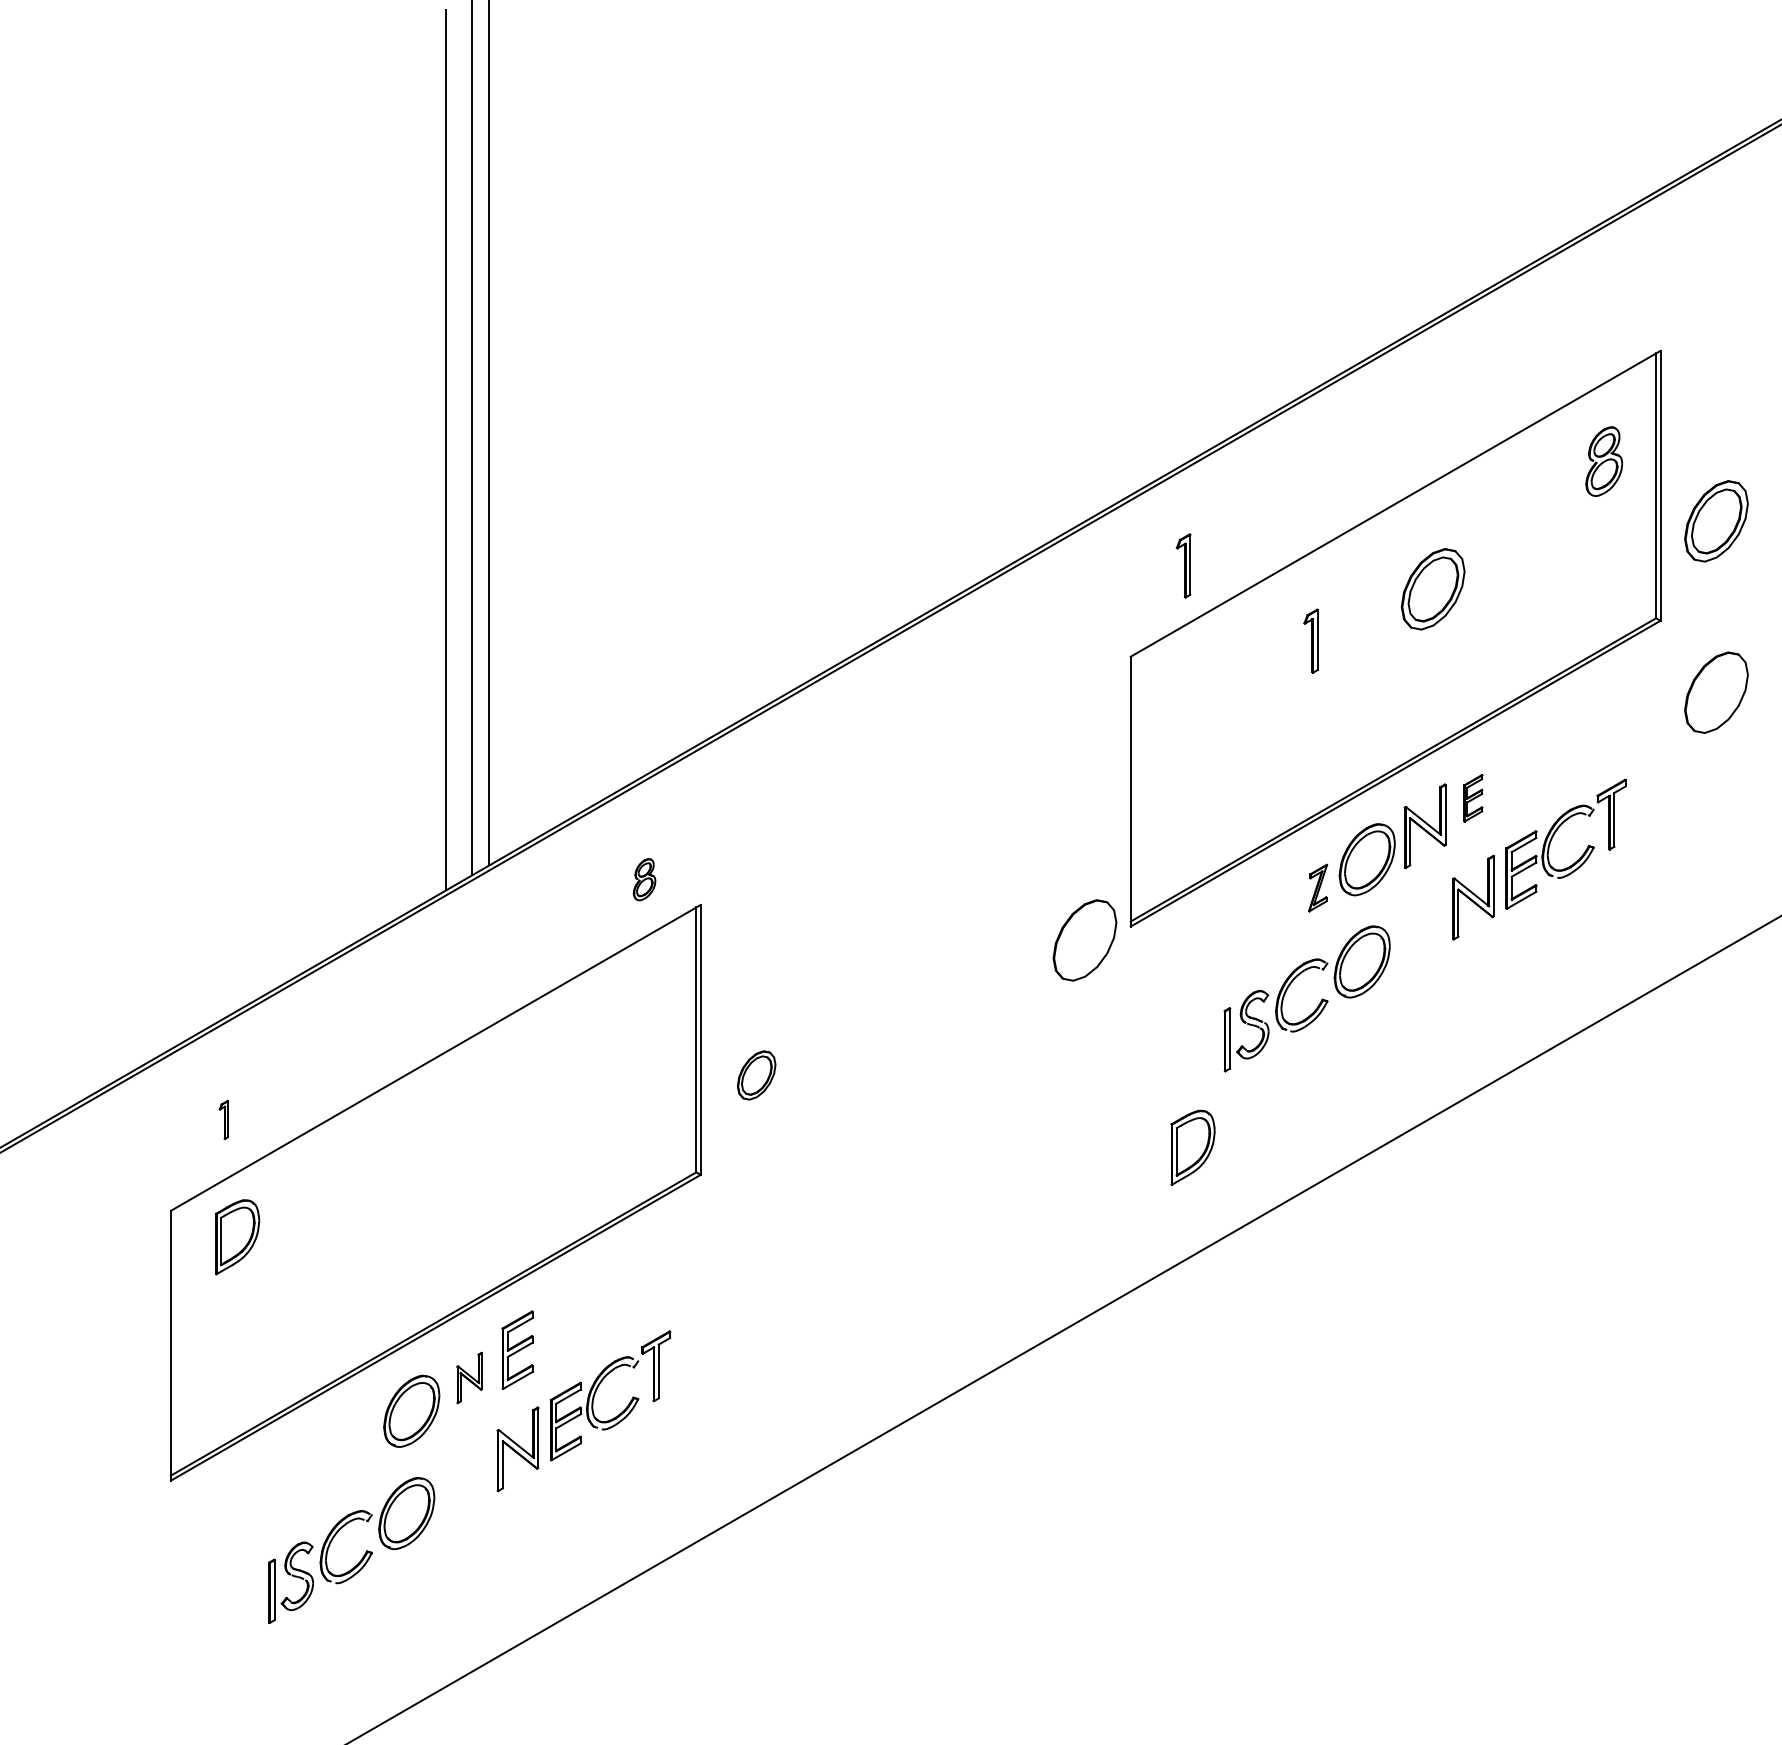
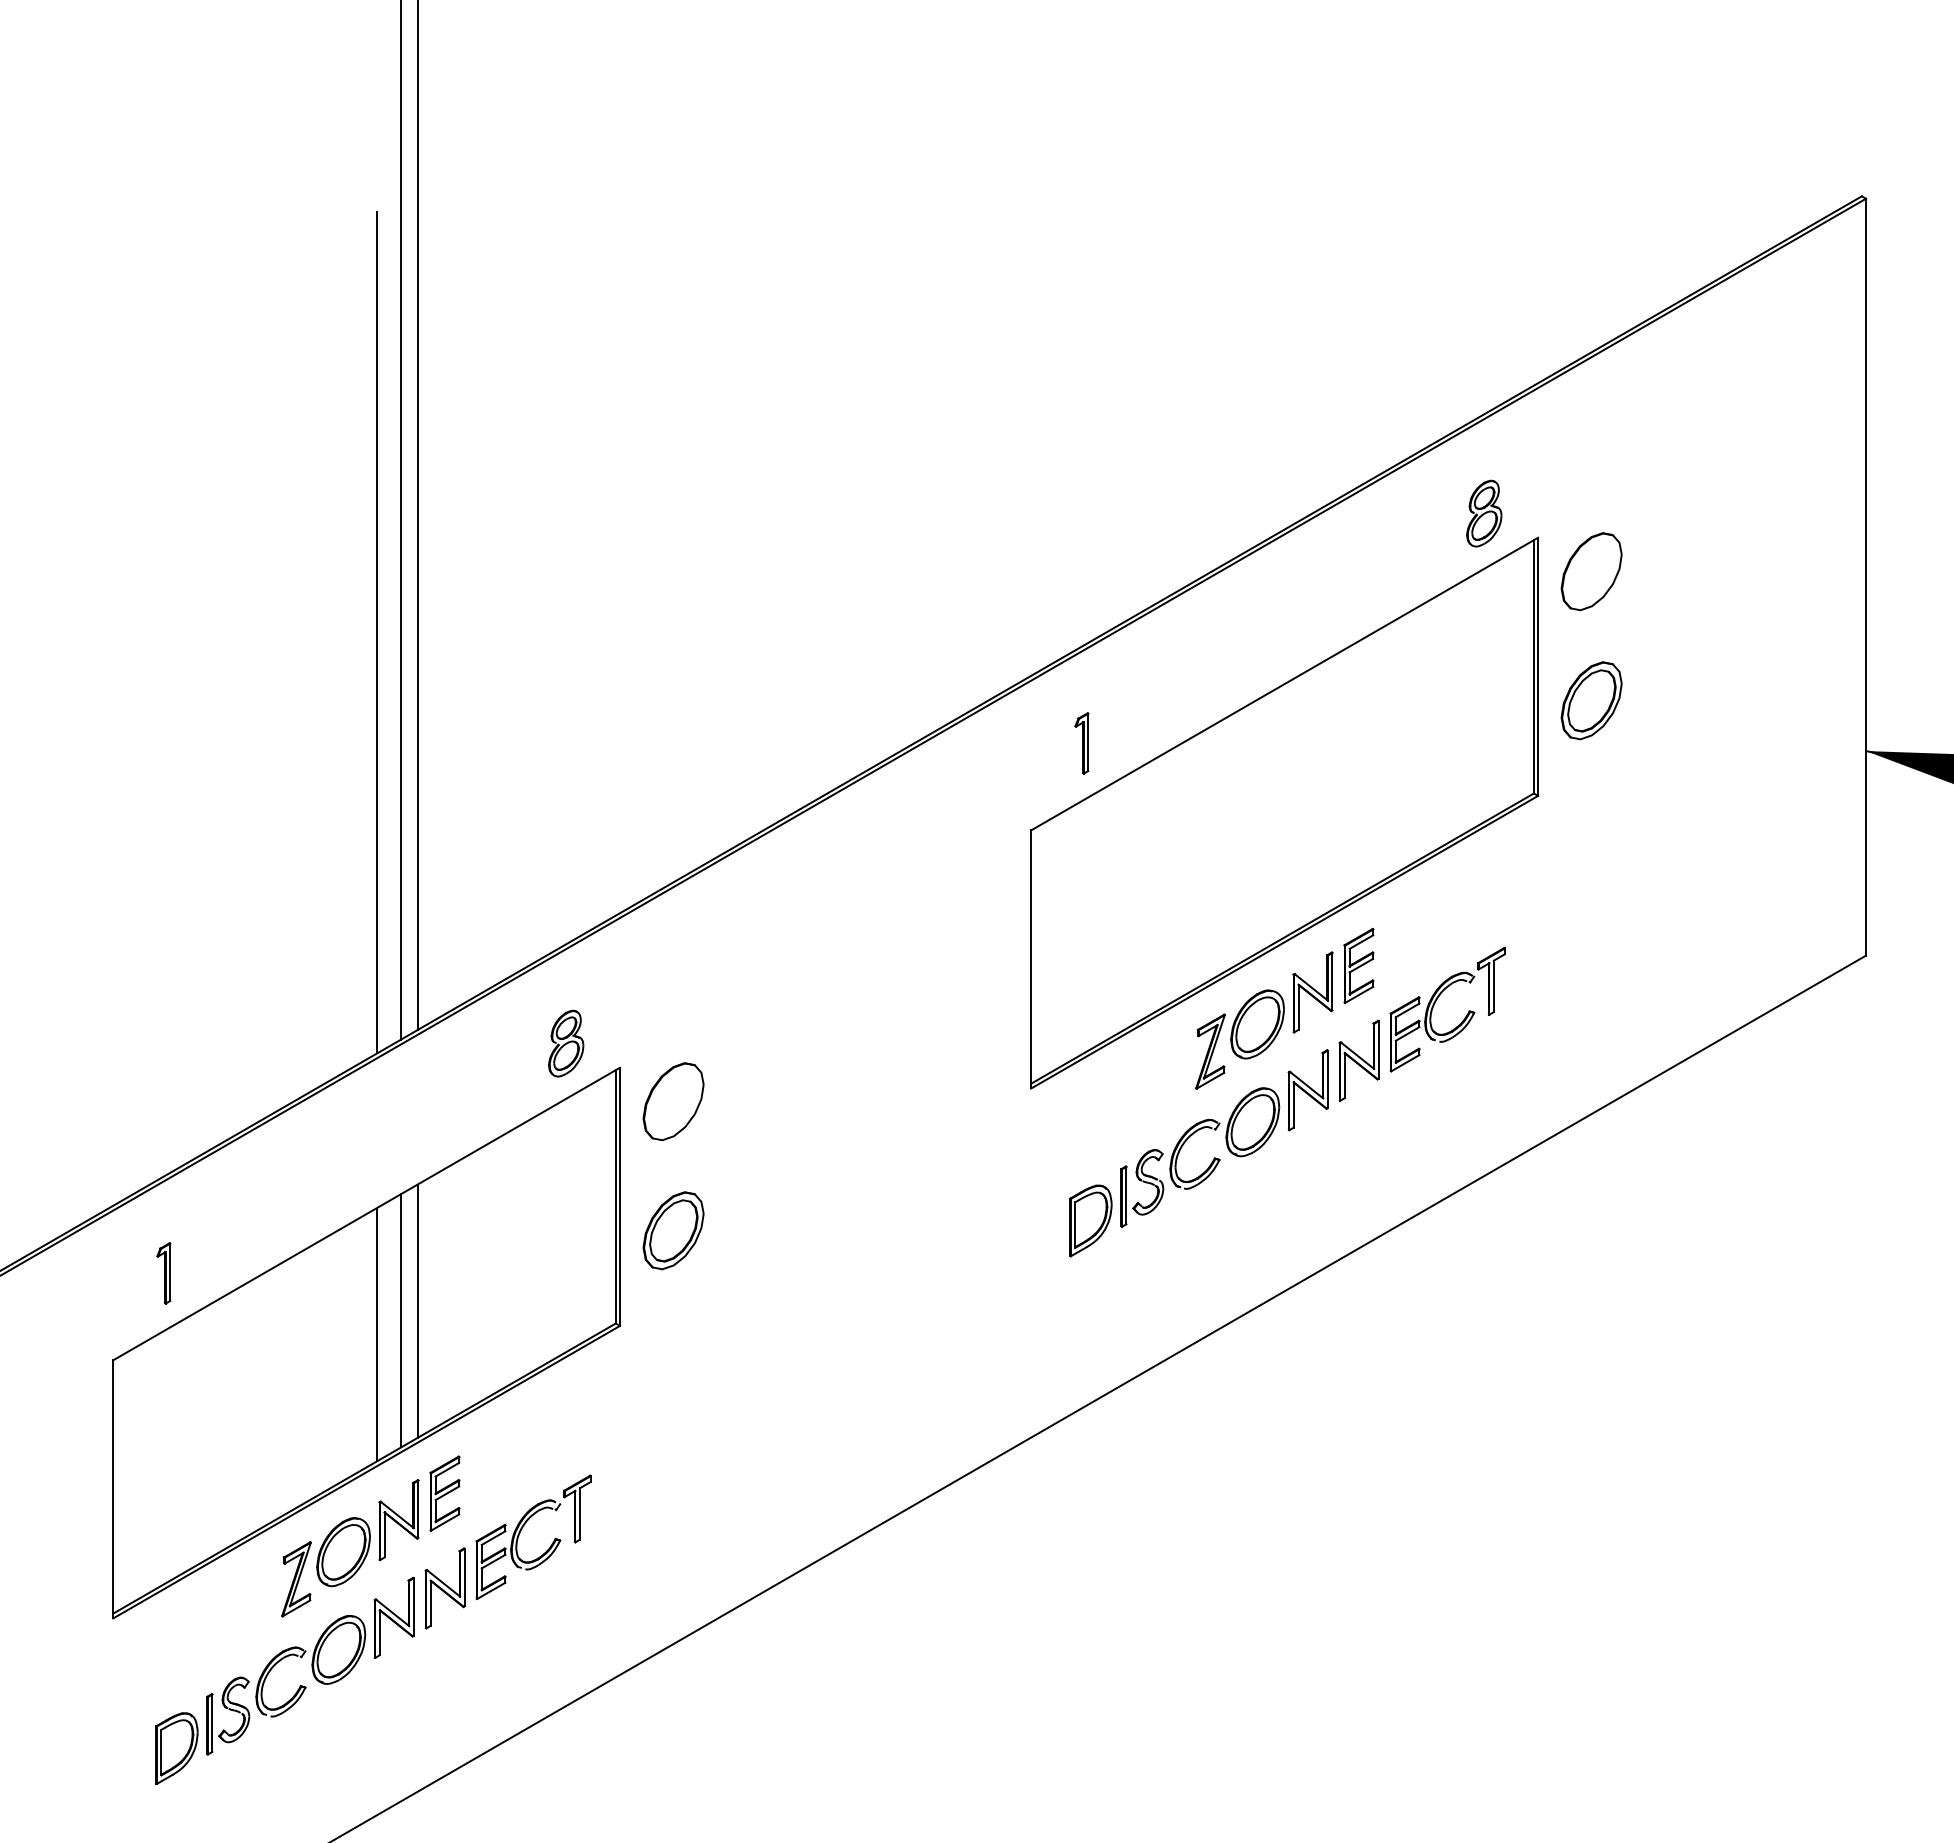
part: (1604, 461) -> (1484, 513), moved
part: (1433, 589) -> (1320, 765), removed
part: (1310, 641) -> (1203, 815), removed
part: (1716, 692) -> (1591, 571), moved
part: (1472, 798) -> (1358, 965), size x1.67
part: (644, 879) -> (566, 1043), size x1.67
part: (1318, 887) -> (1210, 1051), size x1.67
part: (1419, 928) -> (1307, 1090), added
part: (1084, 940) -> (673, 1101), moved
part: (756, 1075) -> (673, 1230), size x1.67
part: (223, 1120) -> (163, 1273), size x1.67
part: (1192, 1147) -> (1090, 1220), moved
line: (489, 1158) -> (417, 1310), added
line: (472, 1169) -> (401, 1320), added
line: (446, 1183) -> (376, 1334), added
part: (237, 1237) -> (176, 1748), moved
part: (469, 1378) -> (398, 1520), size x1.67
part: (362, 1439) -> (296, 1579), added
part: (463, 1479) -> (393, 1617), added

